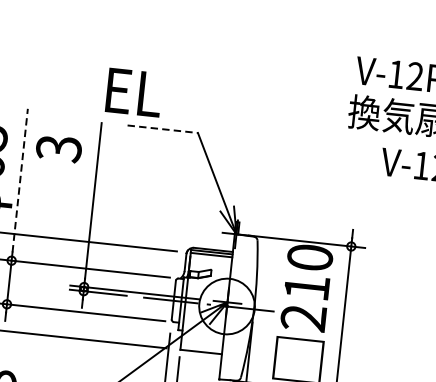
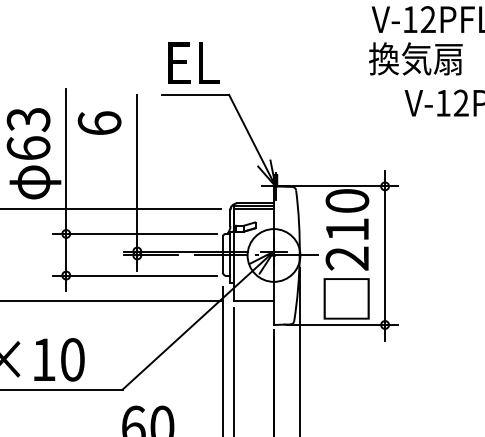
text: (133, 91) -> (193, 62), moved
line: (162, 128) -> (195, 94), dashed -> solid
text: (58, 148) -> (99, 123), 3 -> 6
line: (20, 180) -> (66, 157), dashed -> solid

